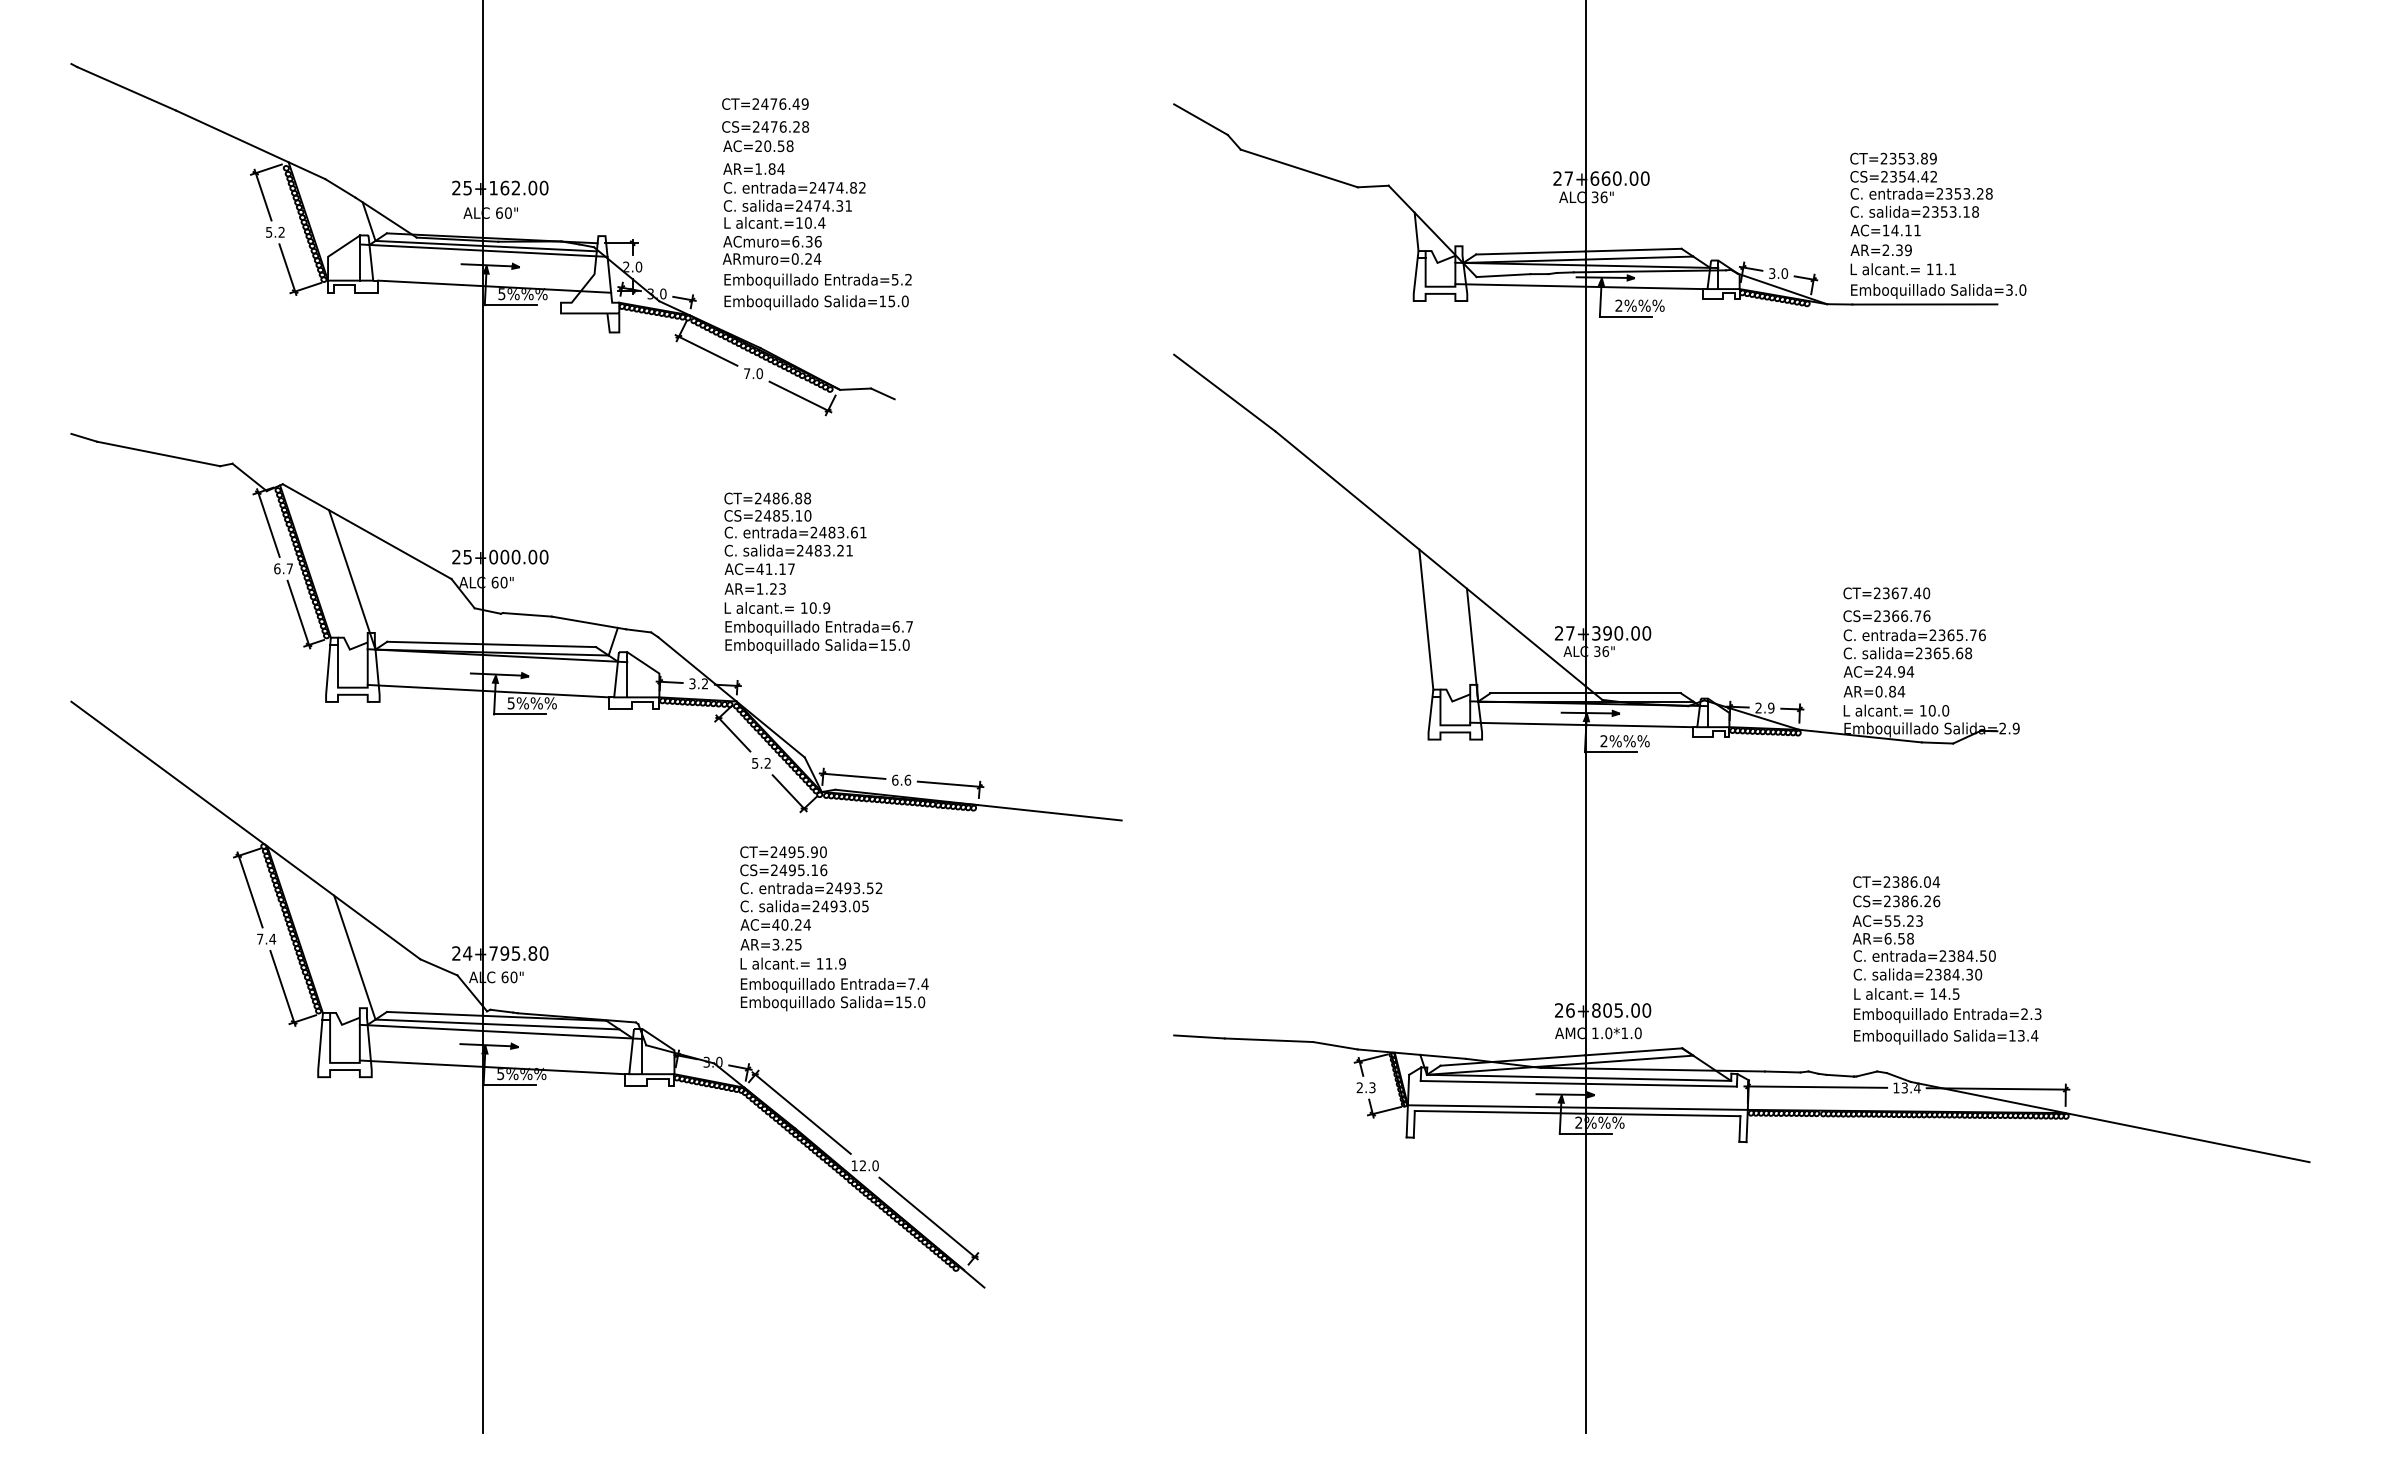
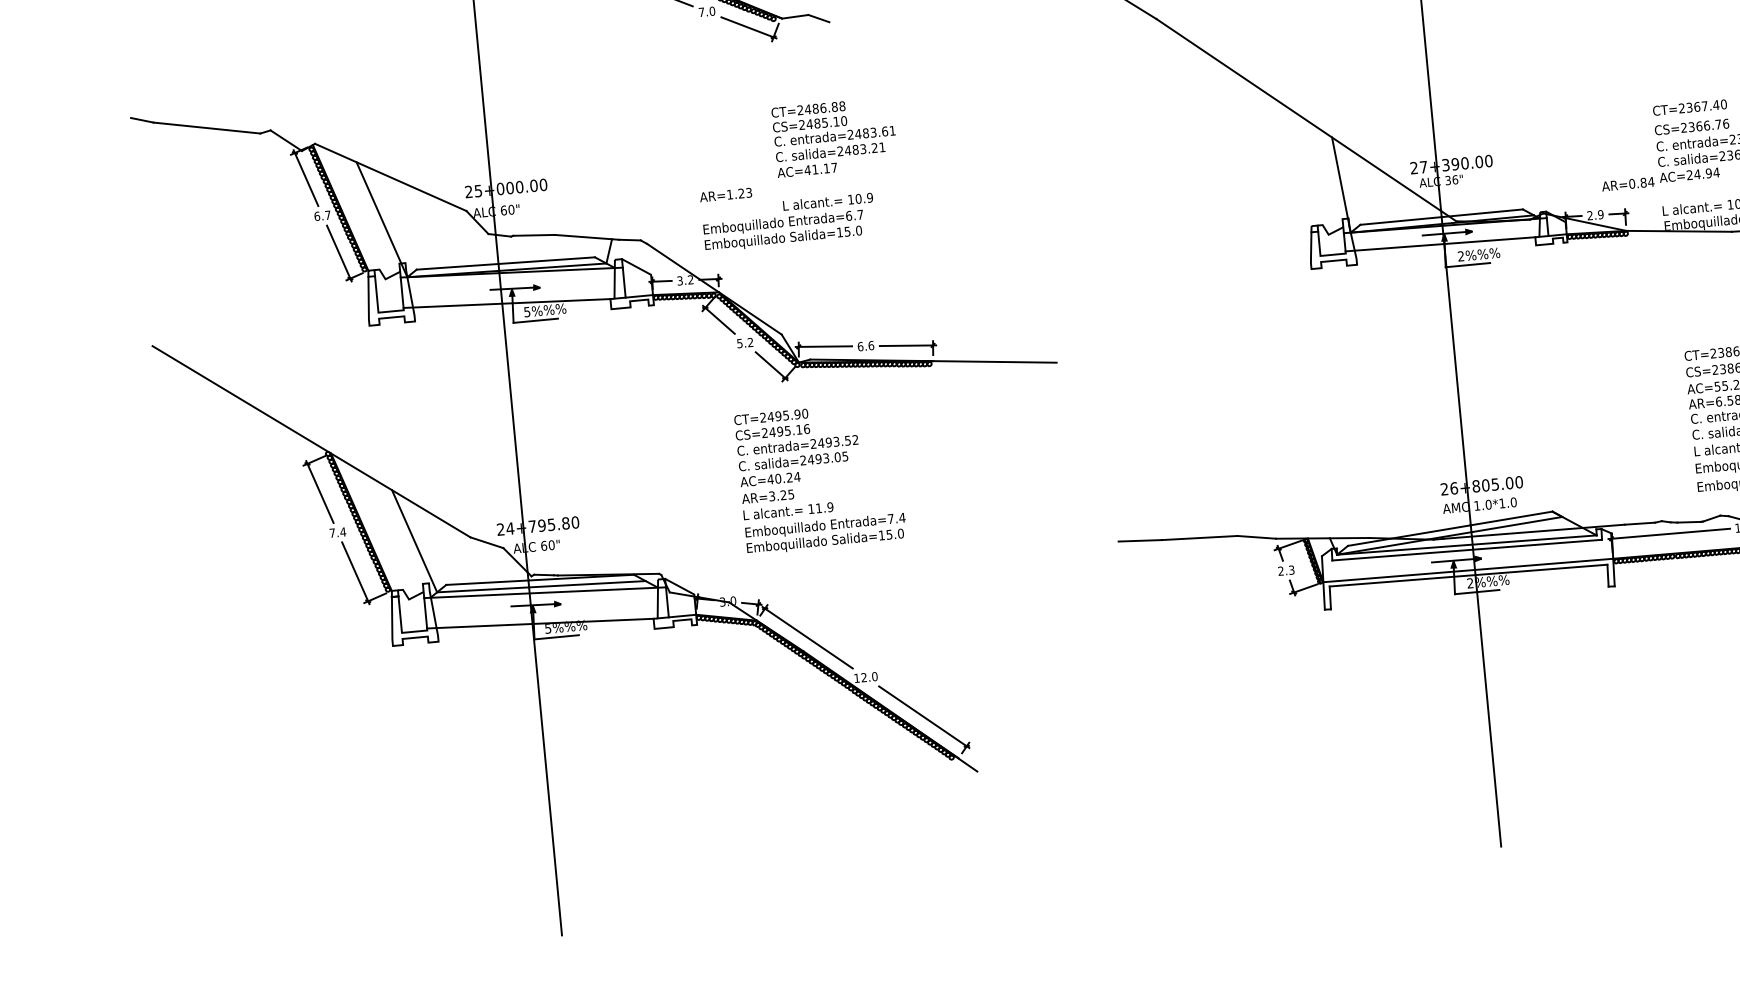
text: (795, 533) -> (834, 137), moved
text: (777, 607) -> (828, 201), moved
line: (1426, 619) -> (1300, 166), removed
text: (1874, 691) -> (1628, 184), moved

